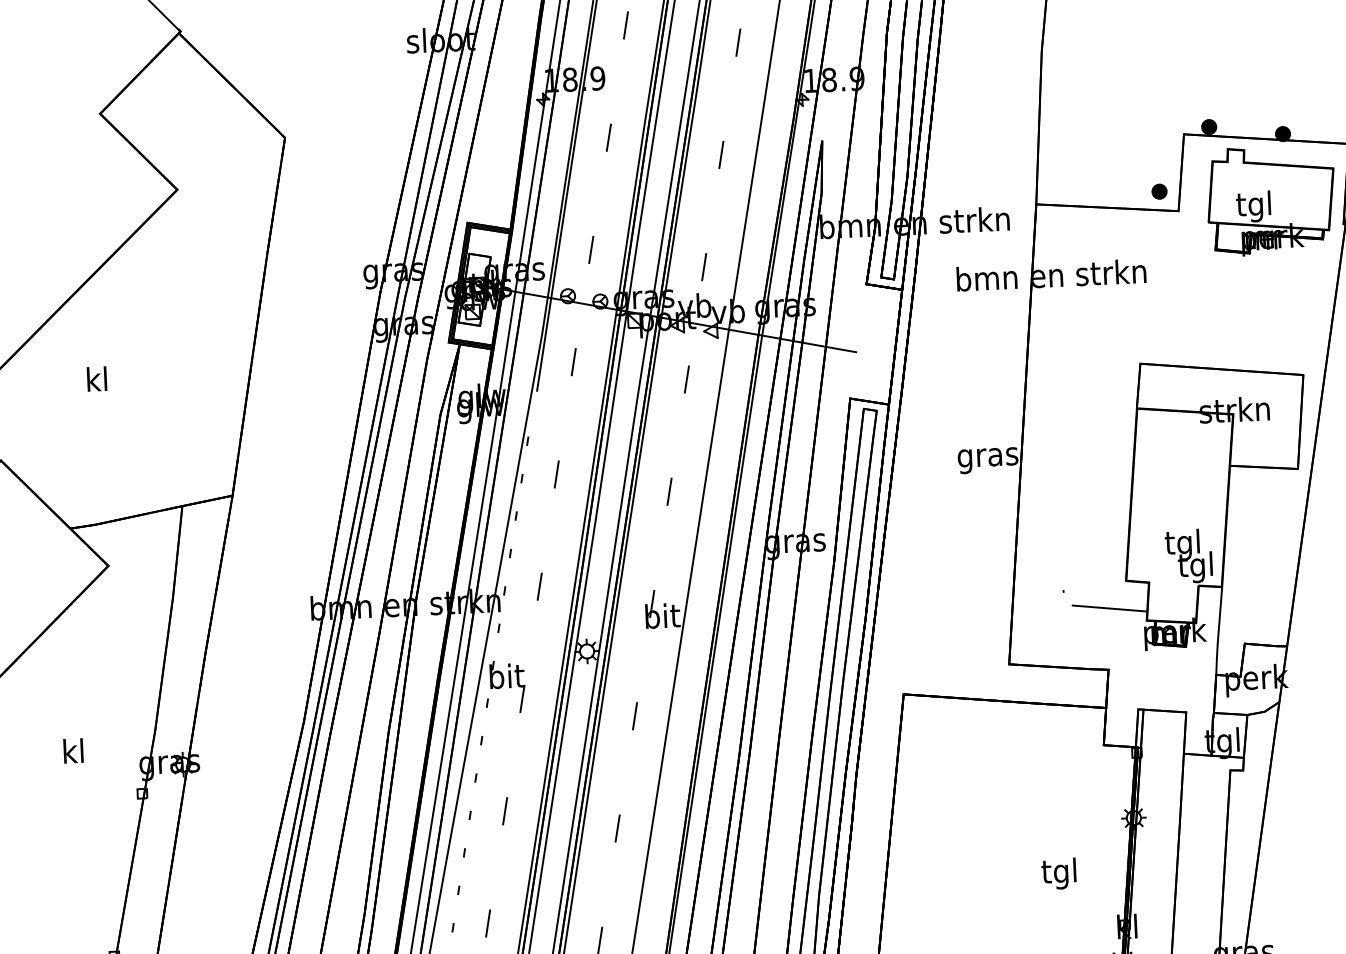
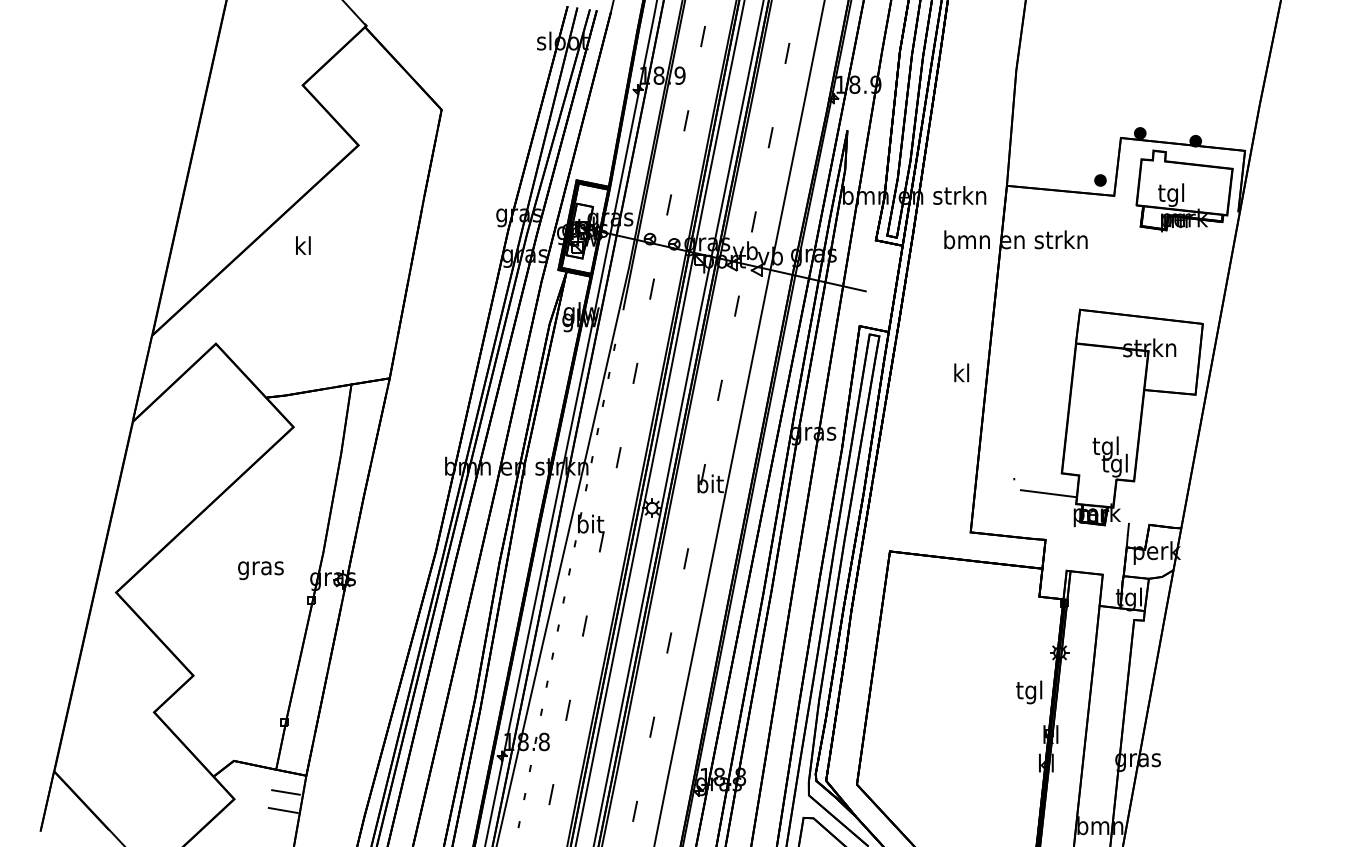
text: (97, 378) -> (303, 245), moved
text: (987, 457) -> (961, 375), gras -> kl
line: (1219, 615) -> (1131, 502), removed
text: (73, 754) -> (260, 568), kl -> gras
text: (1059, 873) -> (1029, 692), moved

